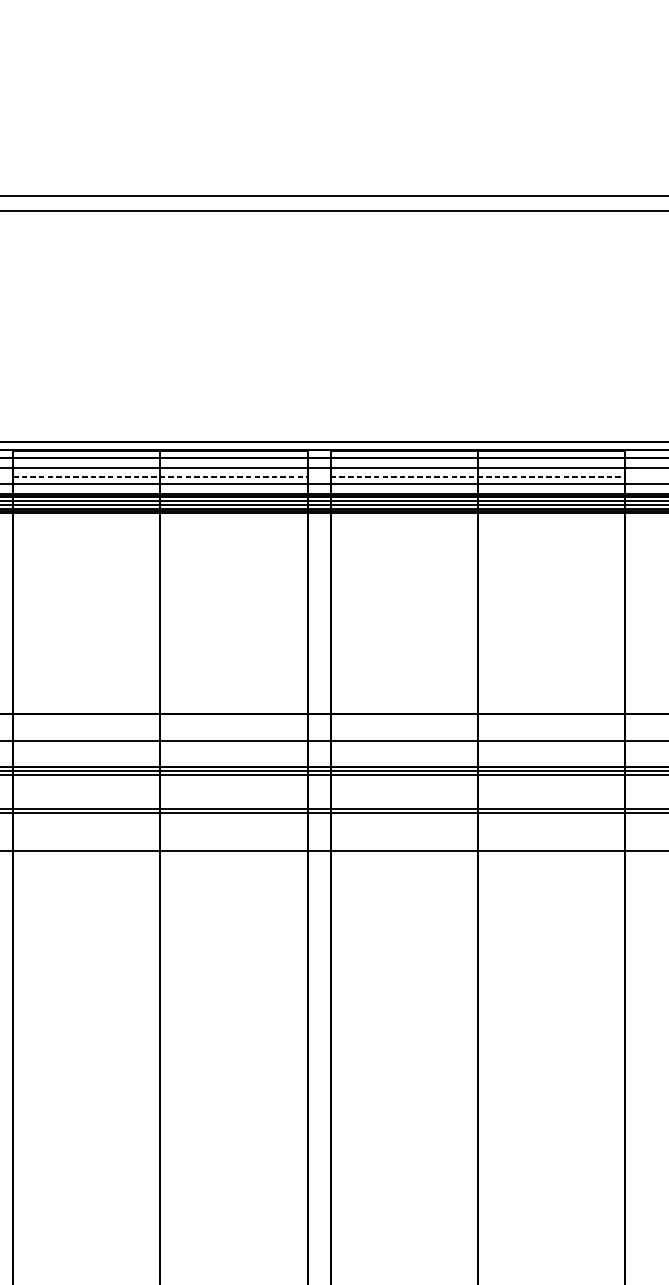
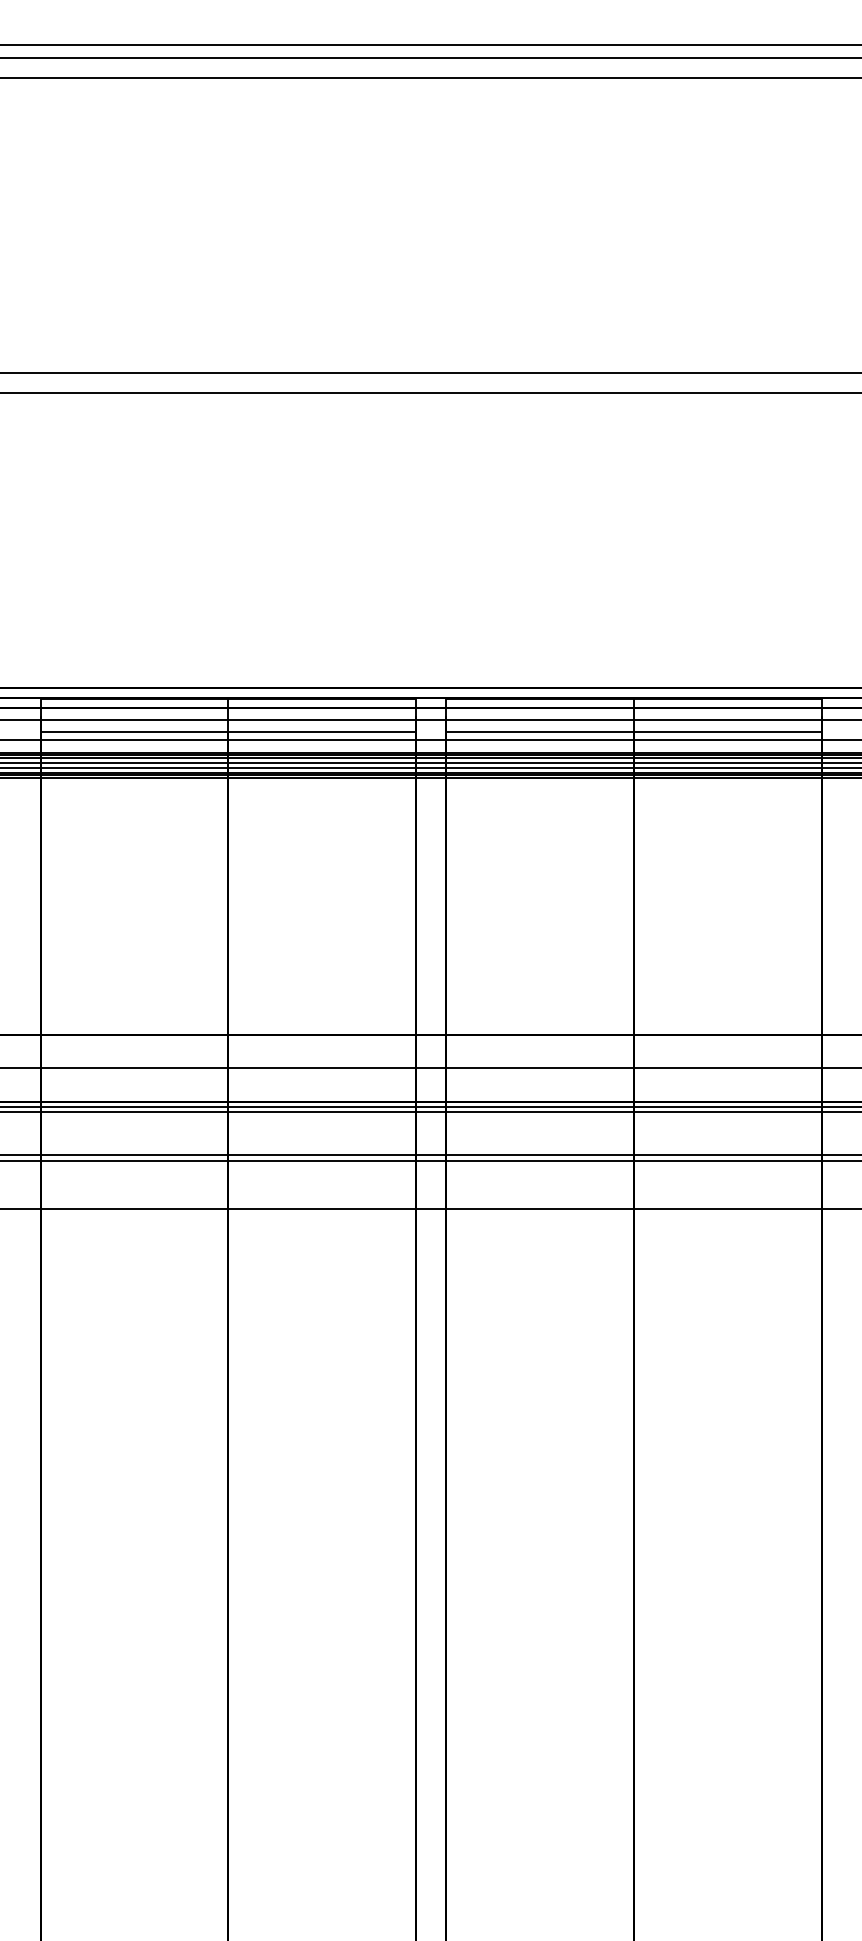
line: (160, 477) -> (228, 732), dashed -> solid
line: (477, 477) -> (633, 732), dashed -> solid

